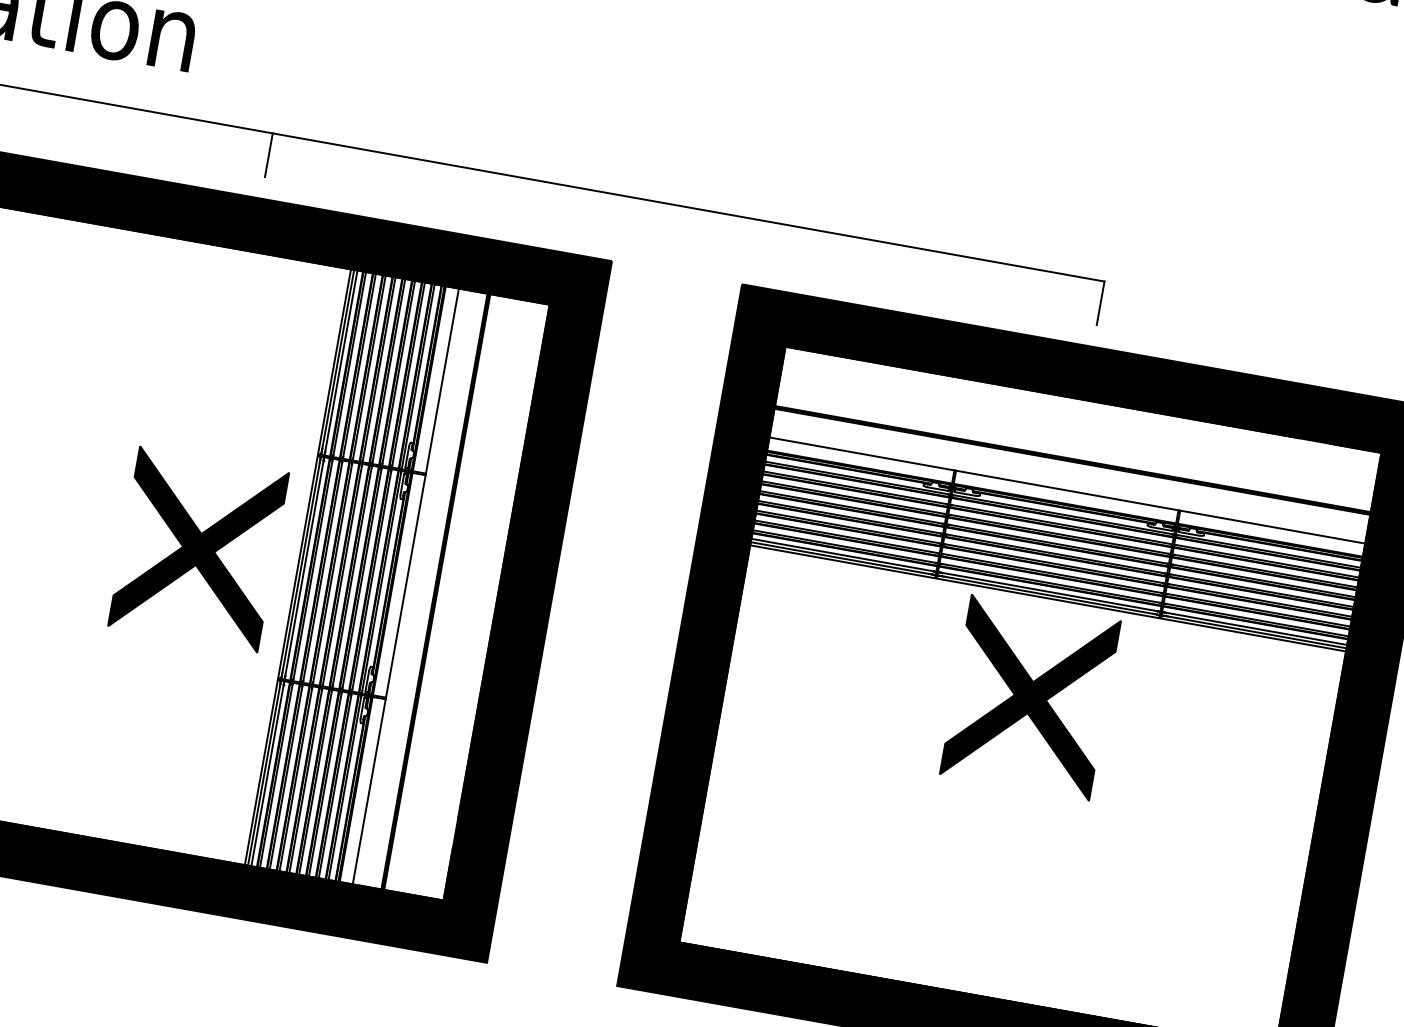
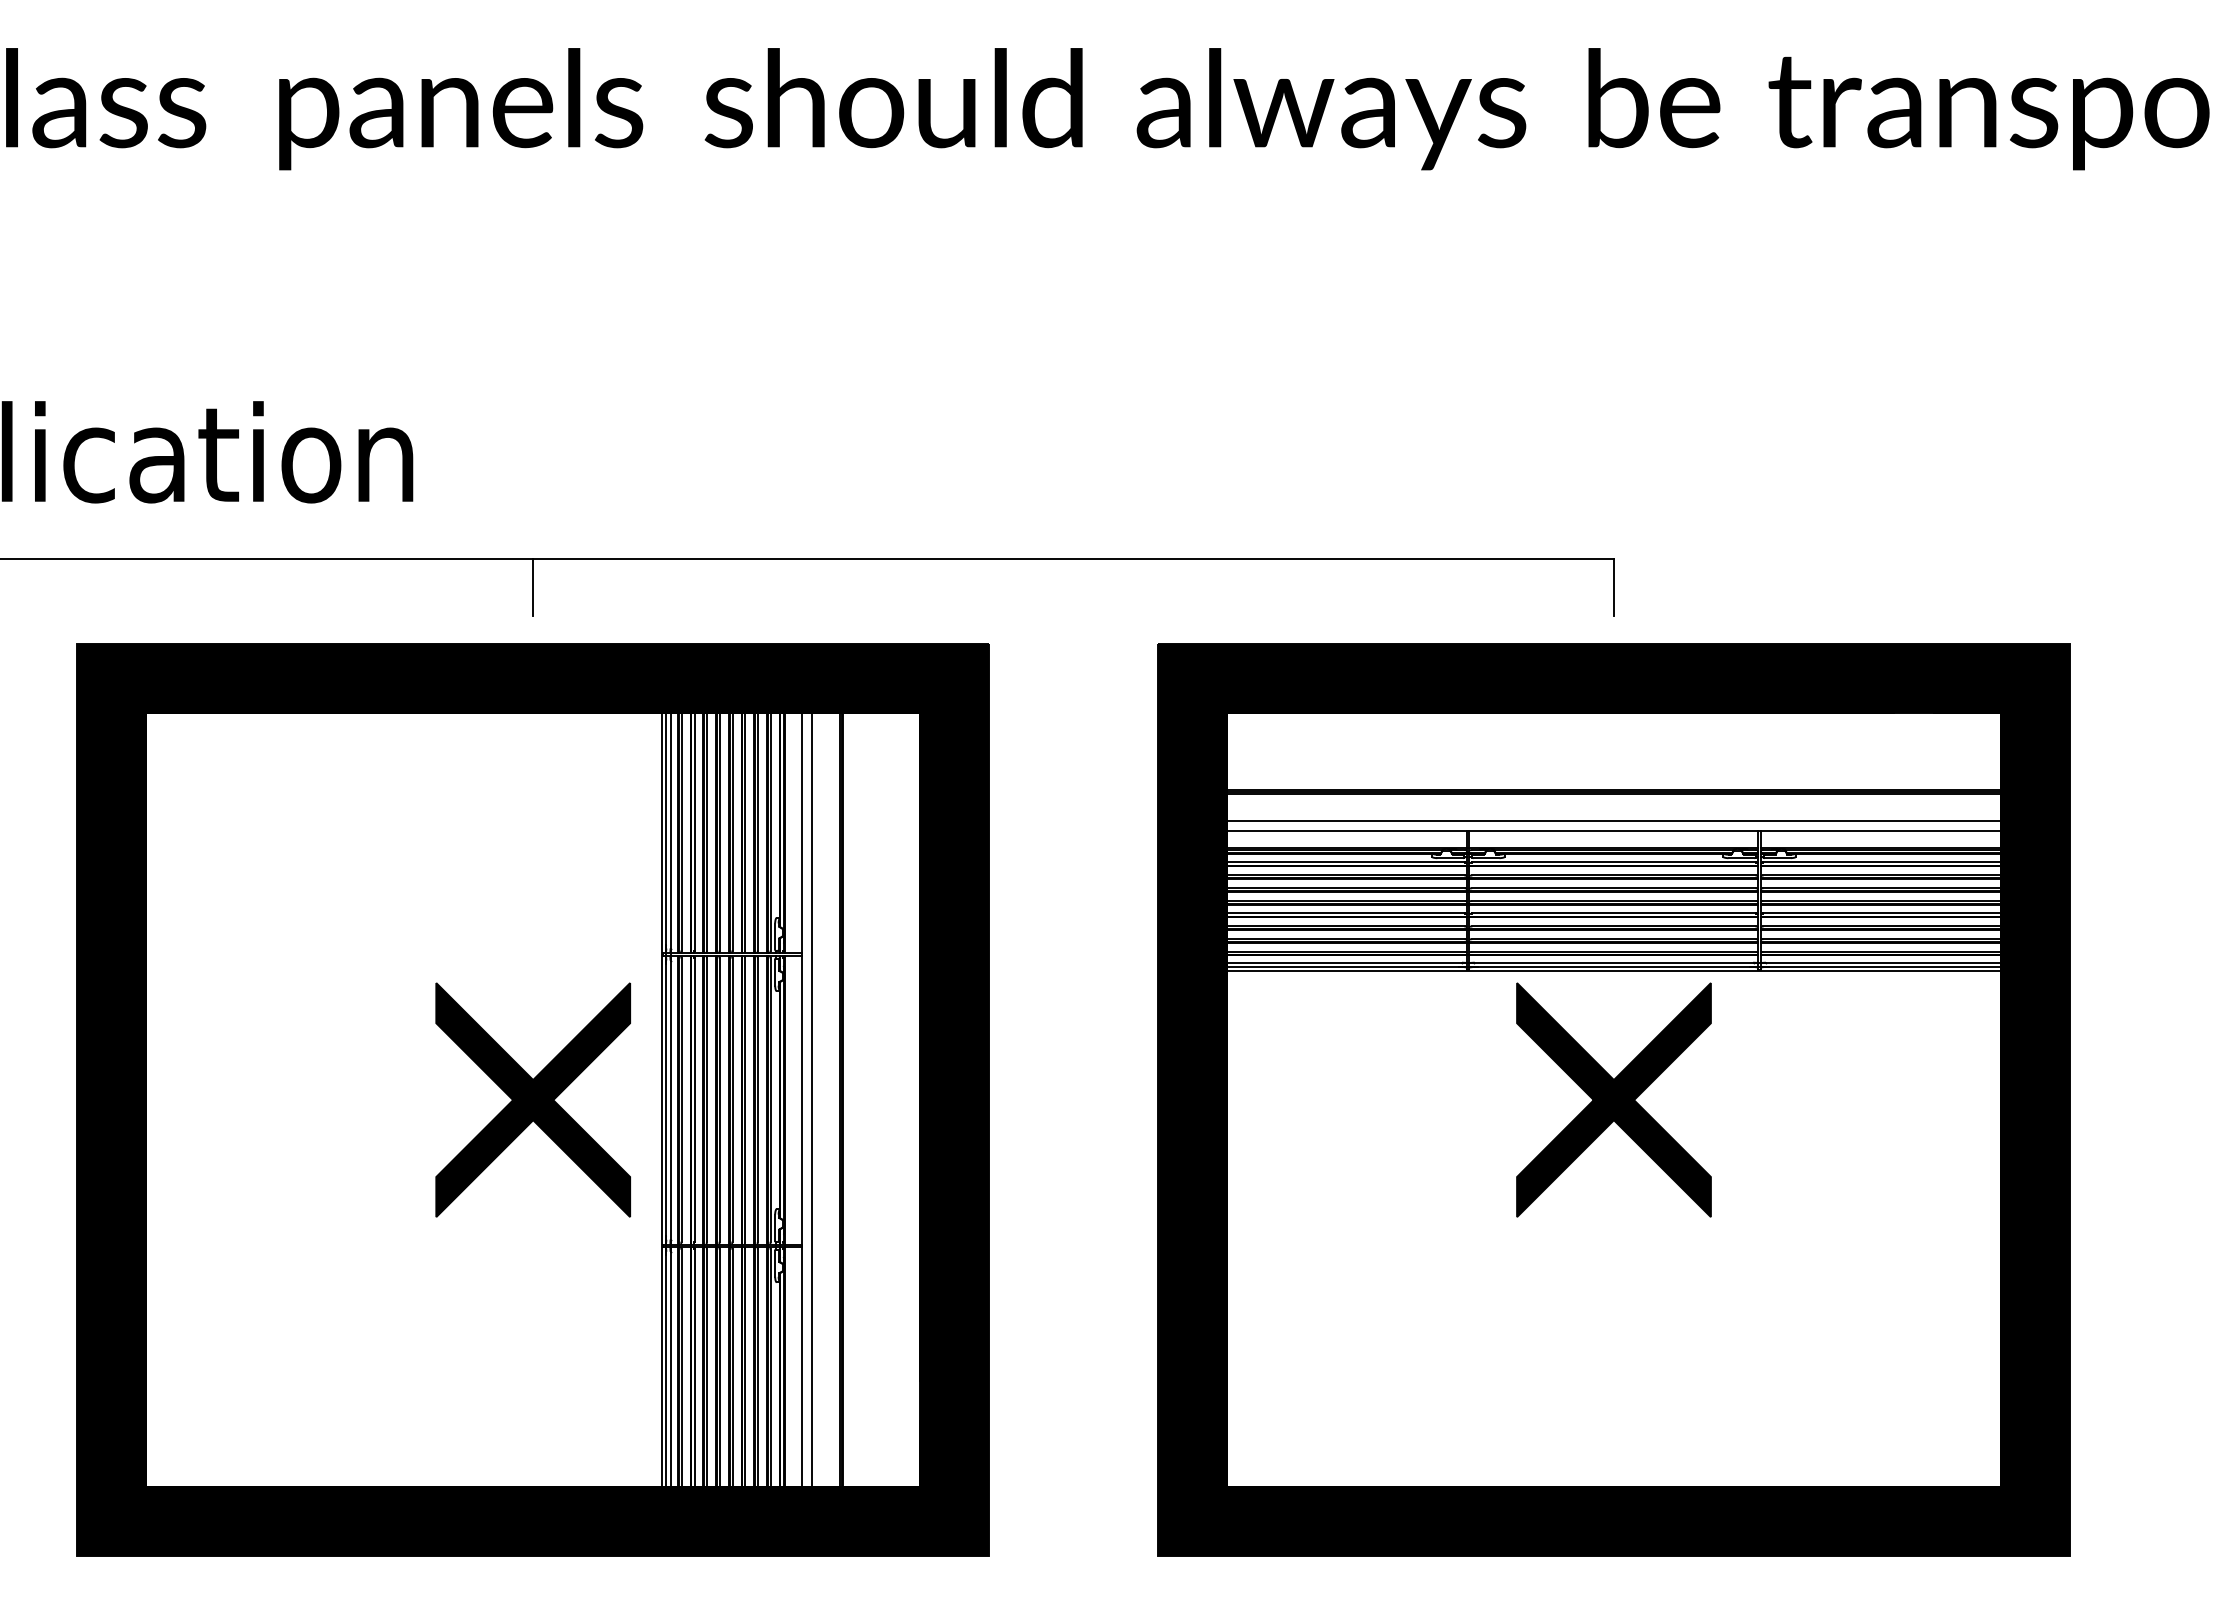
line: (1068, 483) -> (1613, 821), added
line: (412, 587) -> (811, 1100), added

